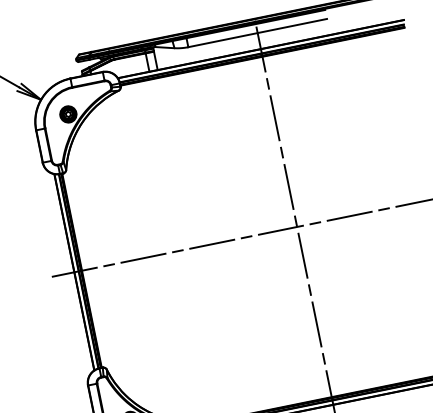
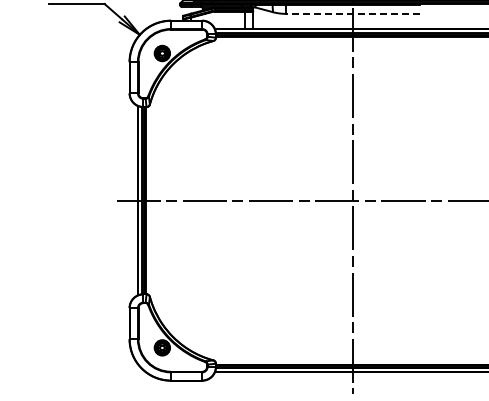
line: (257, 32) -> (352, 13), solid -> dashed

